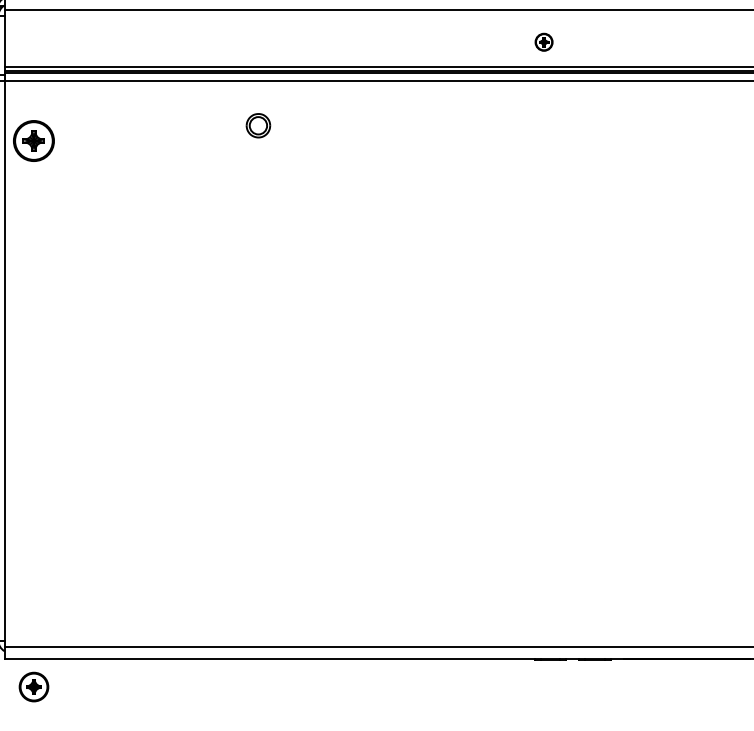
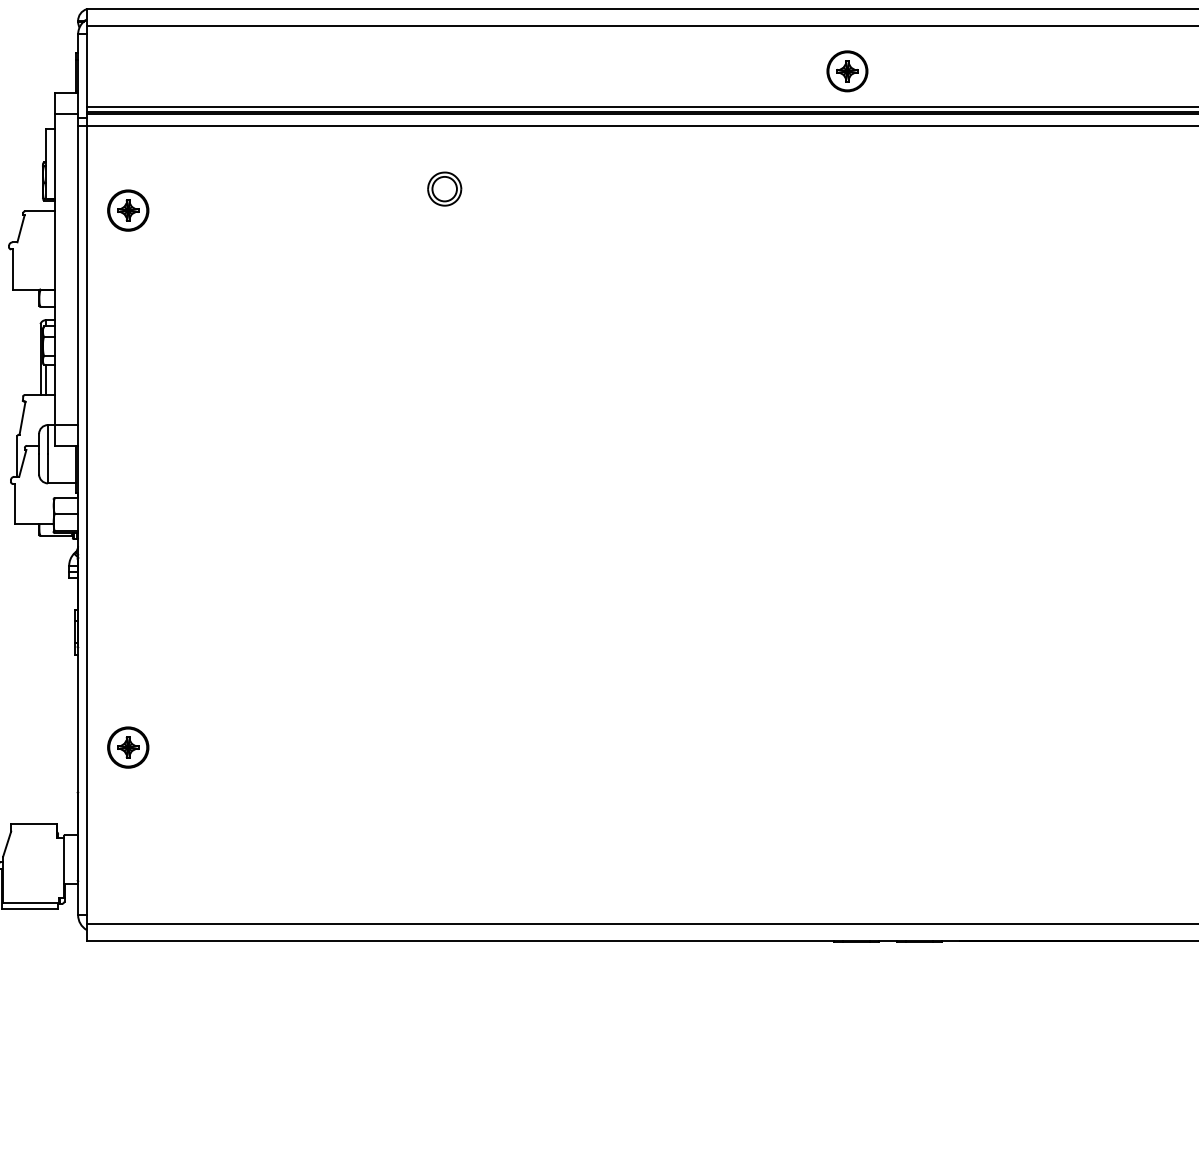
part: (544, 42) -> (847, 71), size x1.67
part: (34, 140) -> (128, 210), size x0.71
part: (34, 687) -> (128, 747), moved

